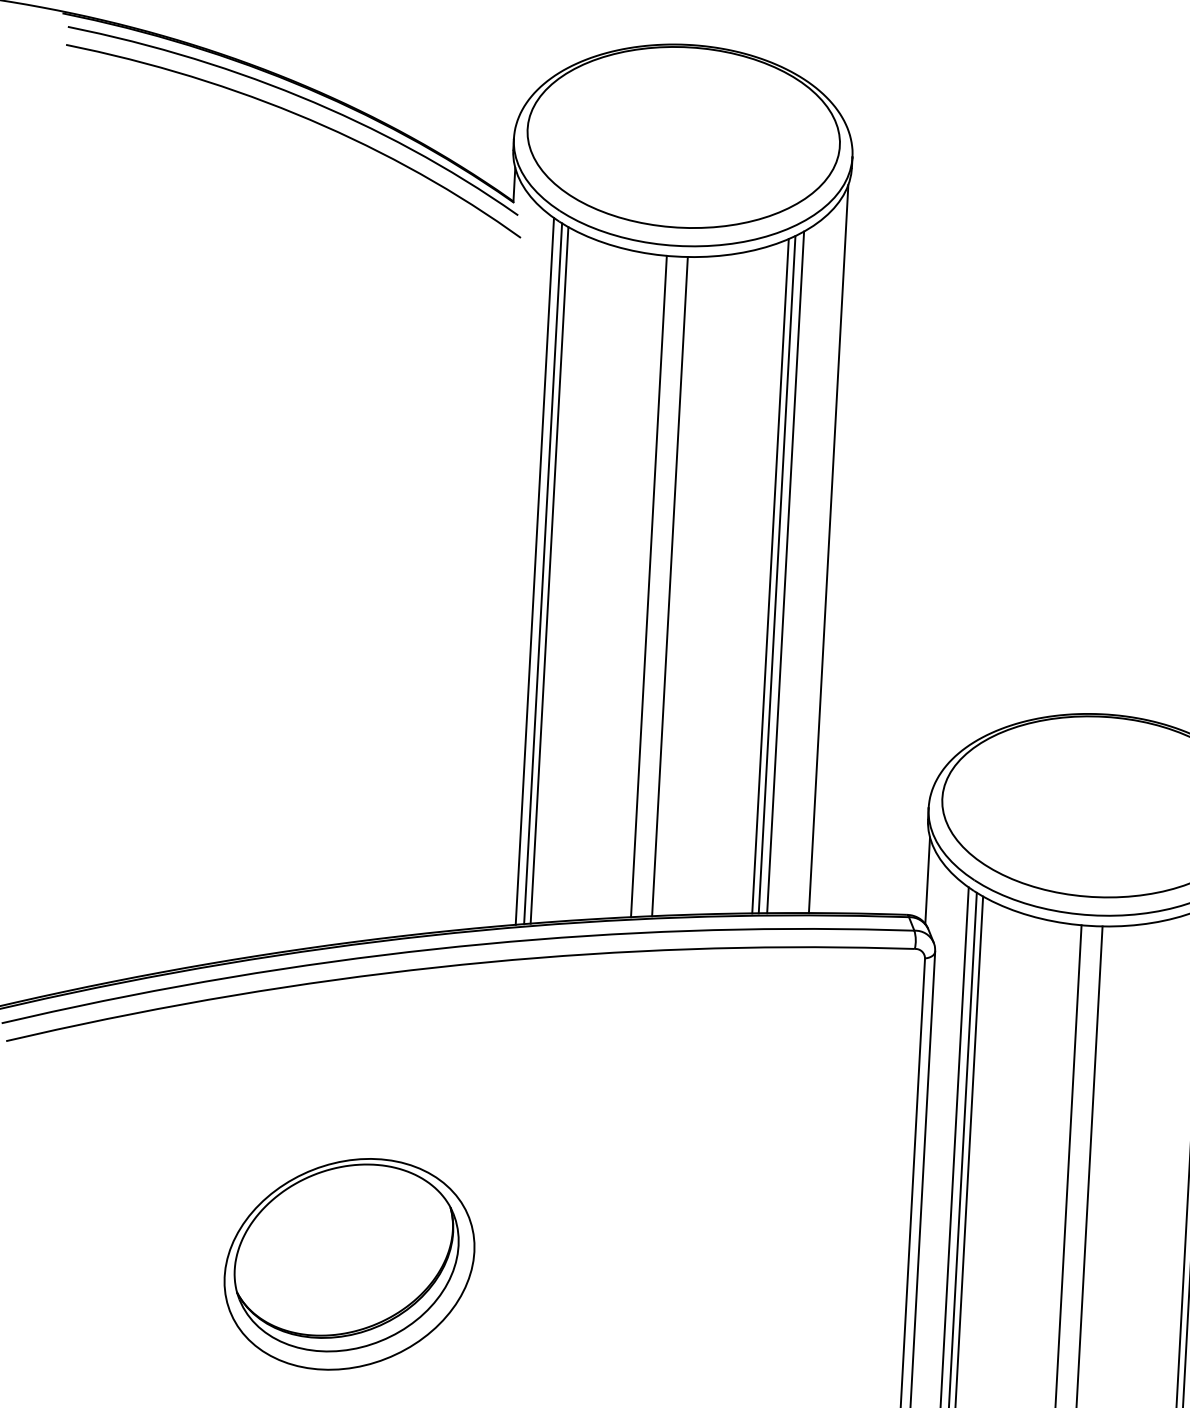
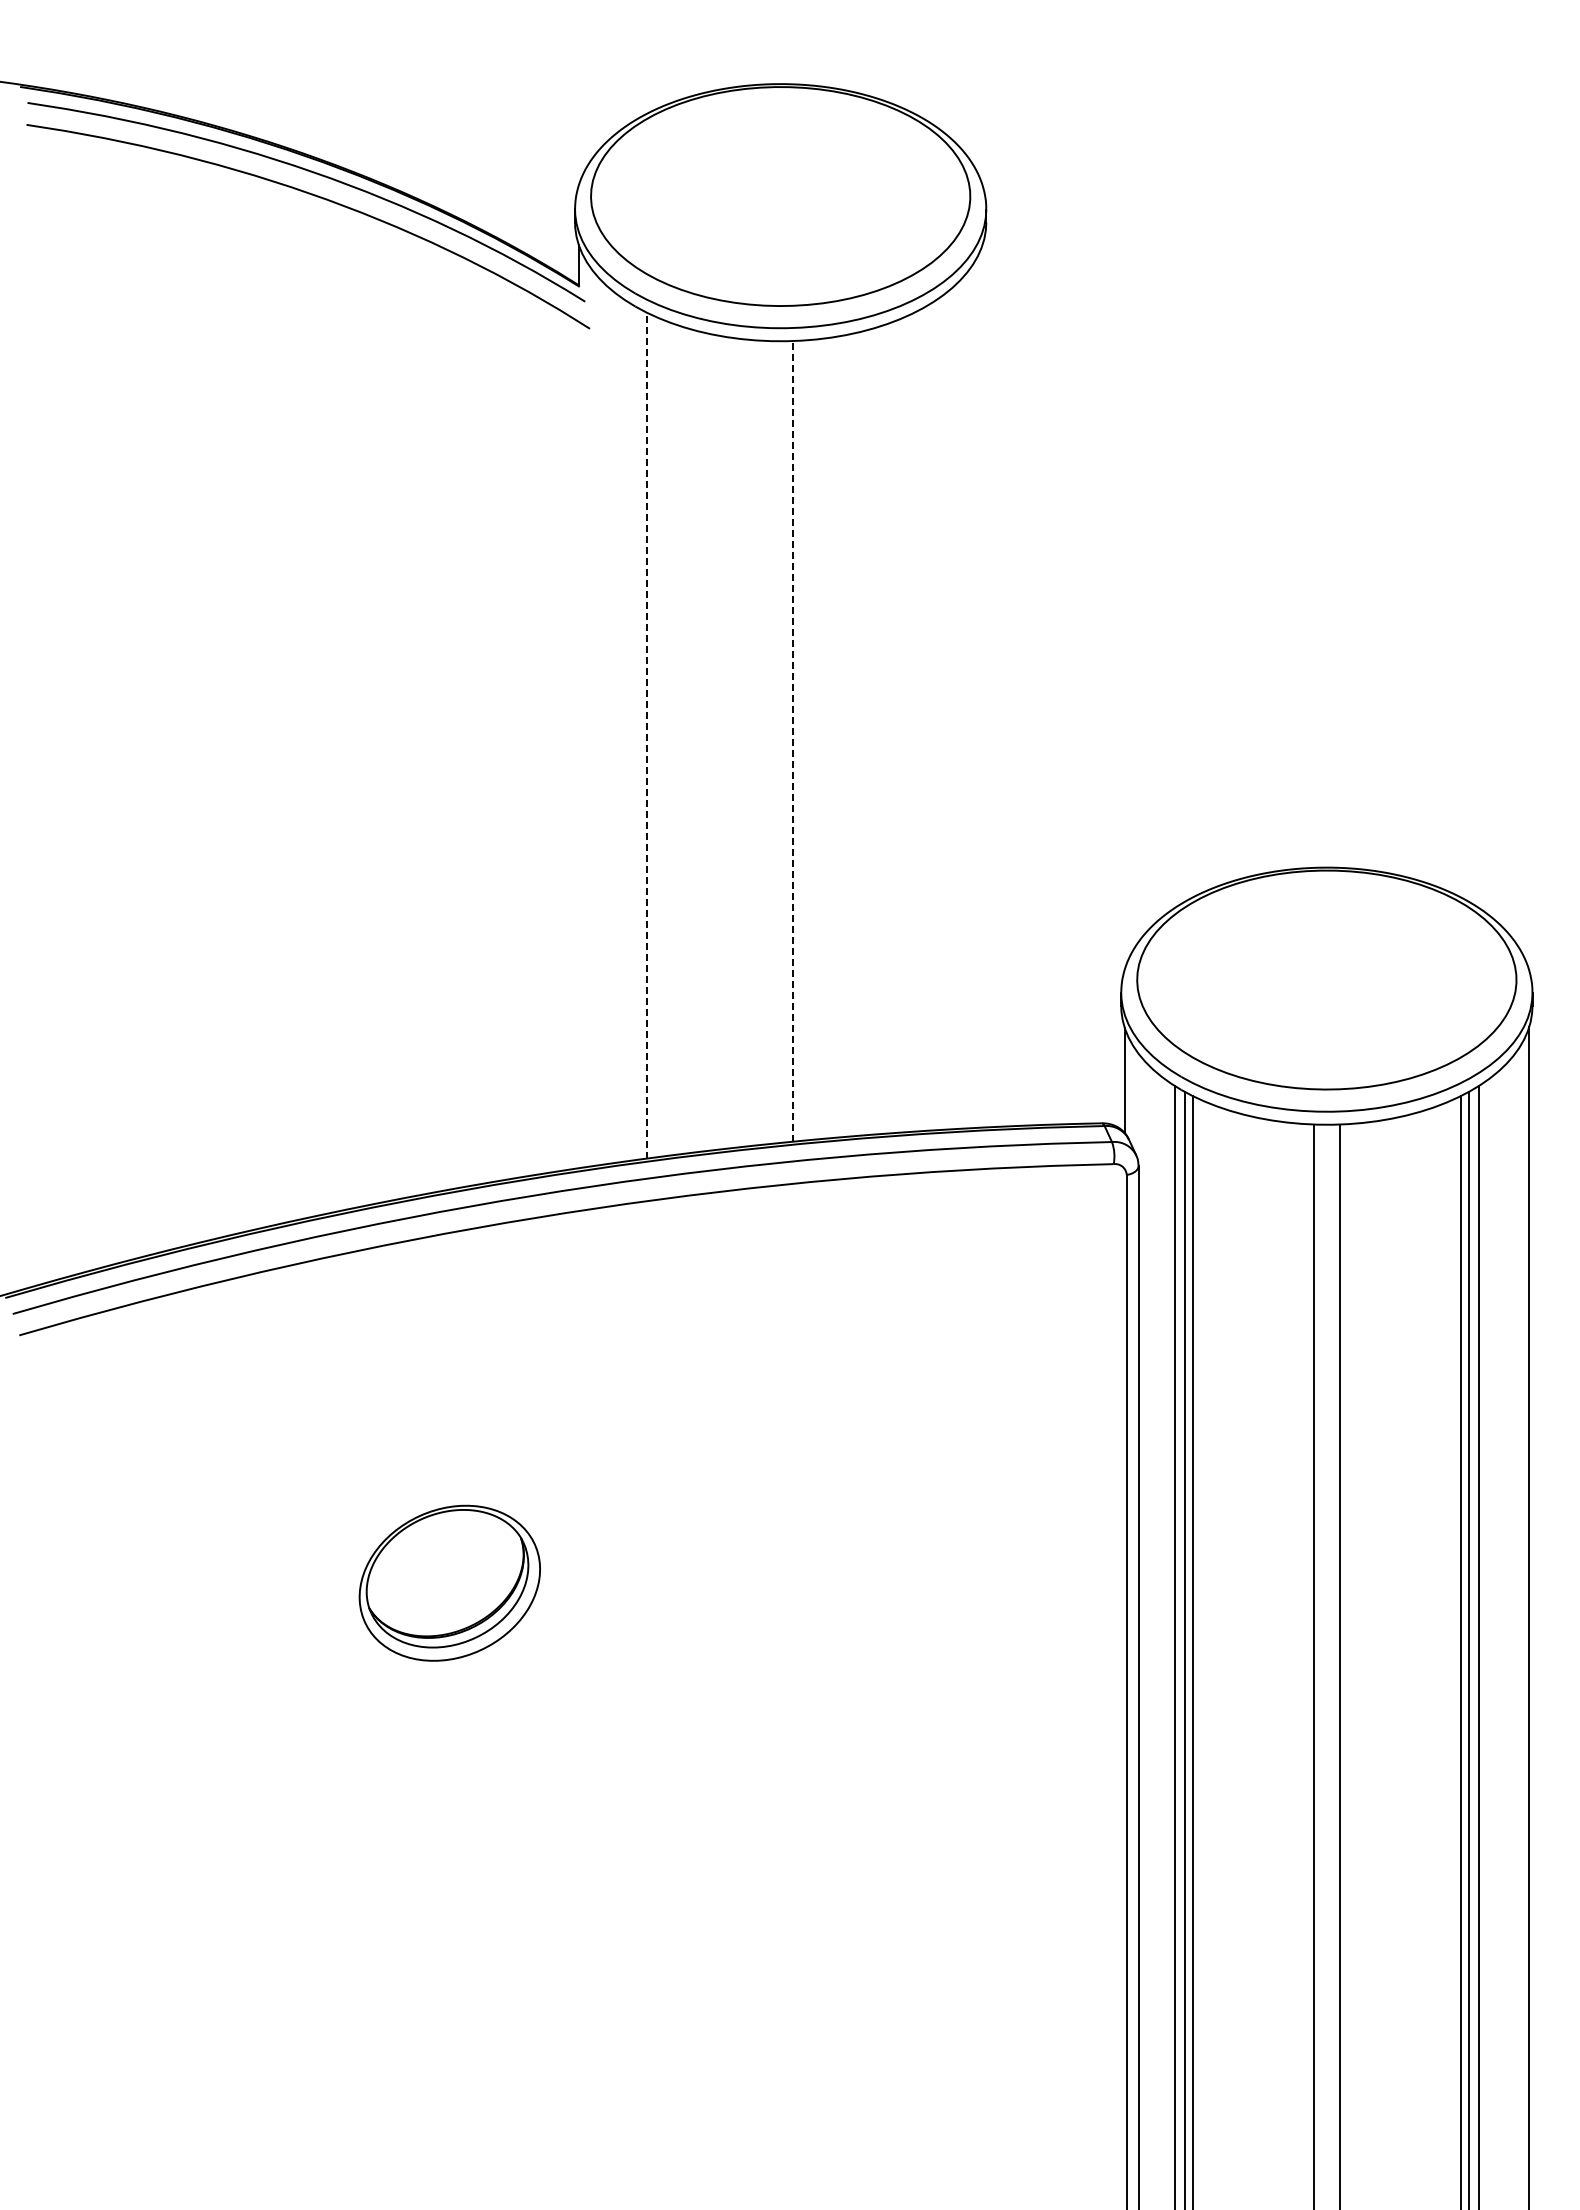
line: (828, 549) -> (983, 685), removed
line: (534, 571) -> (628, 731), removed
line: (785, 572) -> (932, 716), removed
line: (542, 573) -> (638, 733), removed
line: (777, 574) -> (922, 719), removed
line: (549, 575) -> (646, 735), solid -> dashed
line: (770, 575) -> (914, 721), removed
line: (670, 585) -> (793, 740), solid -> dashed
line: (648, 586) -> (767, 742), removed
part: (349, 1264) -> (449, 1583), size x0.6

